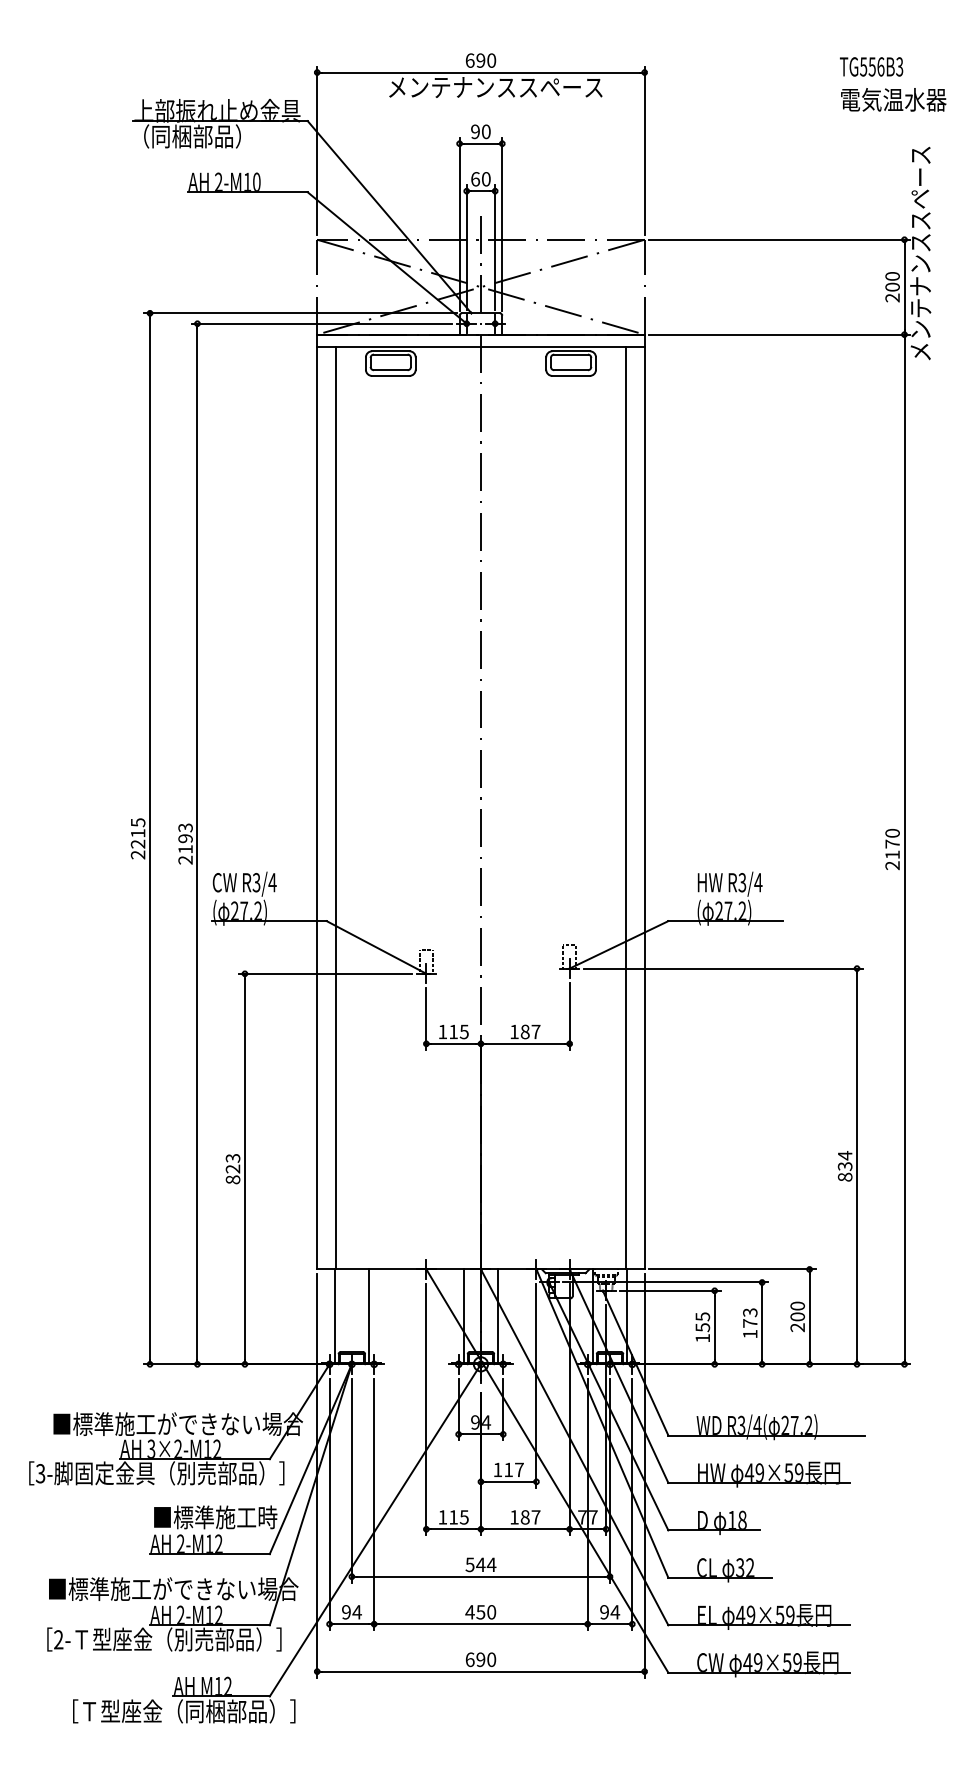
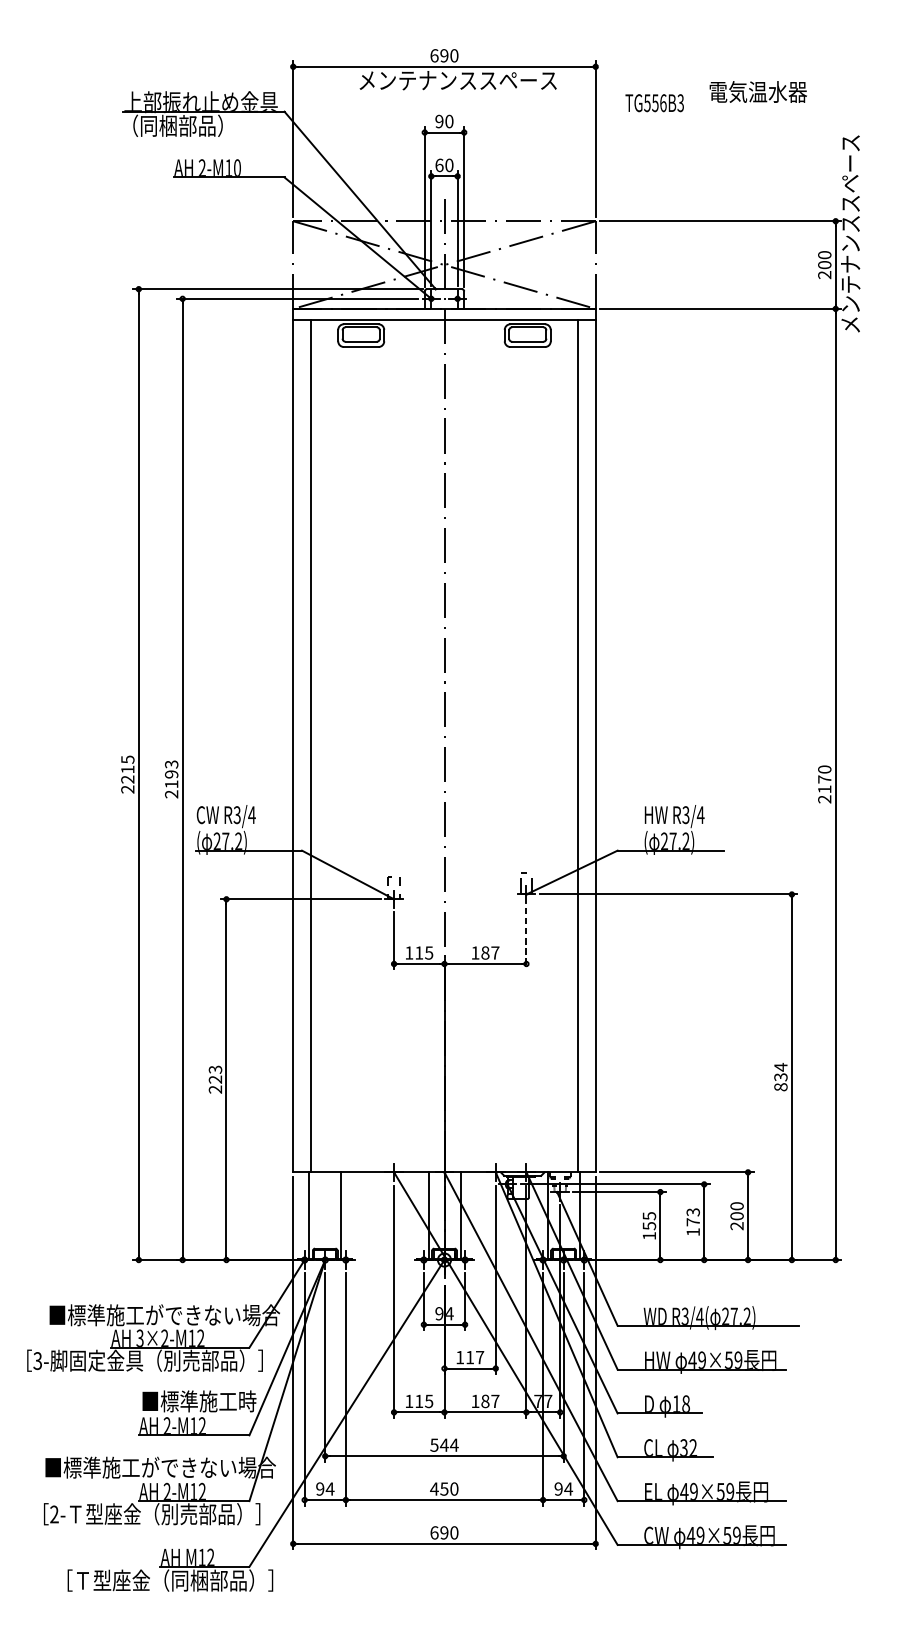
text: (871, 66) -> (654, 102), moved
text: (893, 99) -> (758, 91), moved
line: (569, 1016) -> (526, 938), solid -> dashed
text: (232, 1179) -> (214, 1089), 823 -> 223

